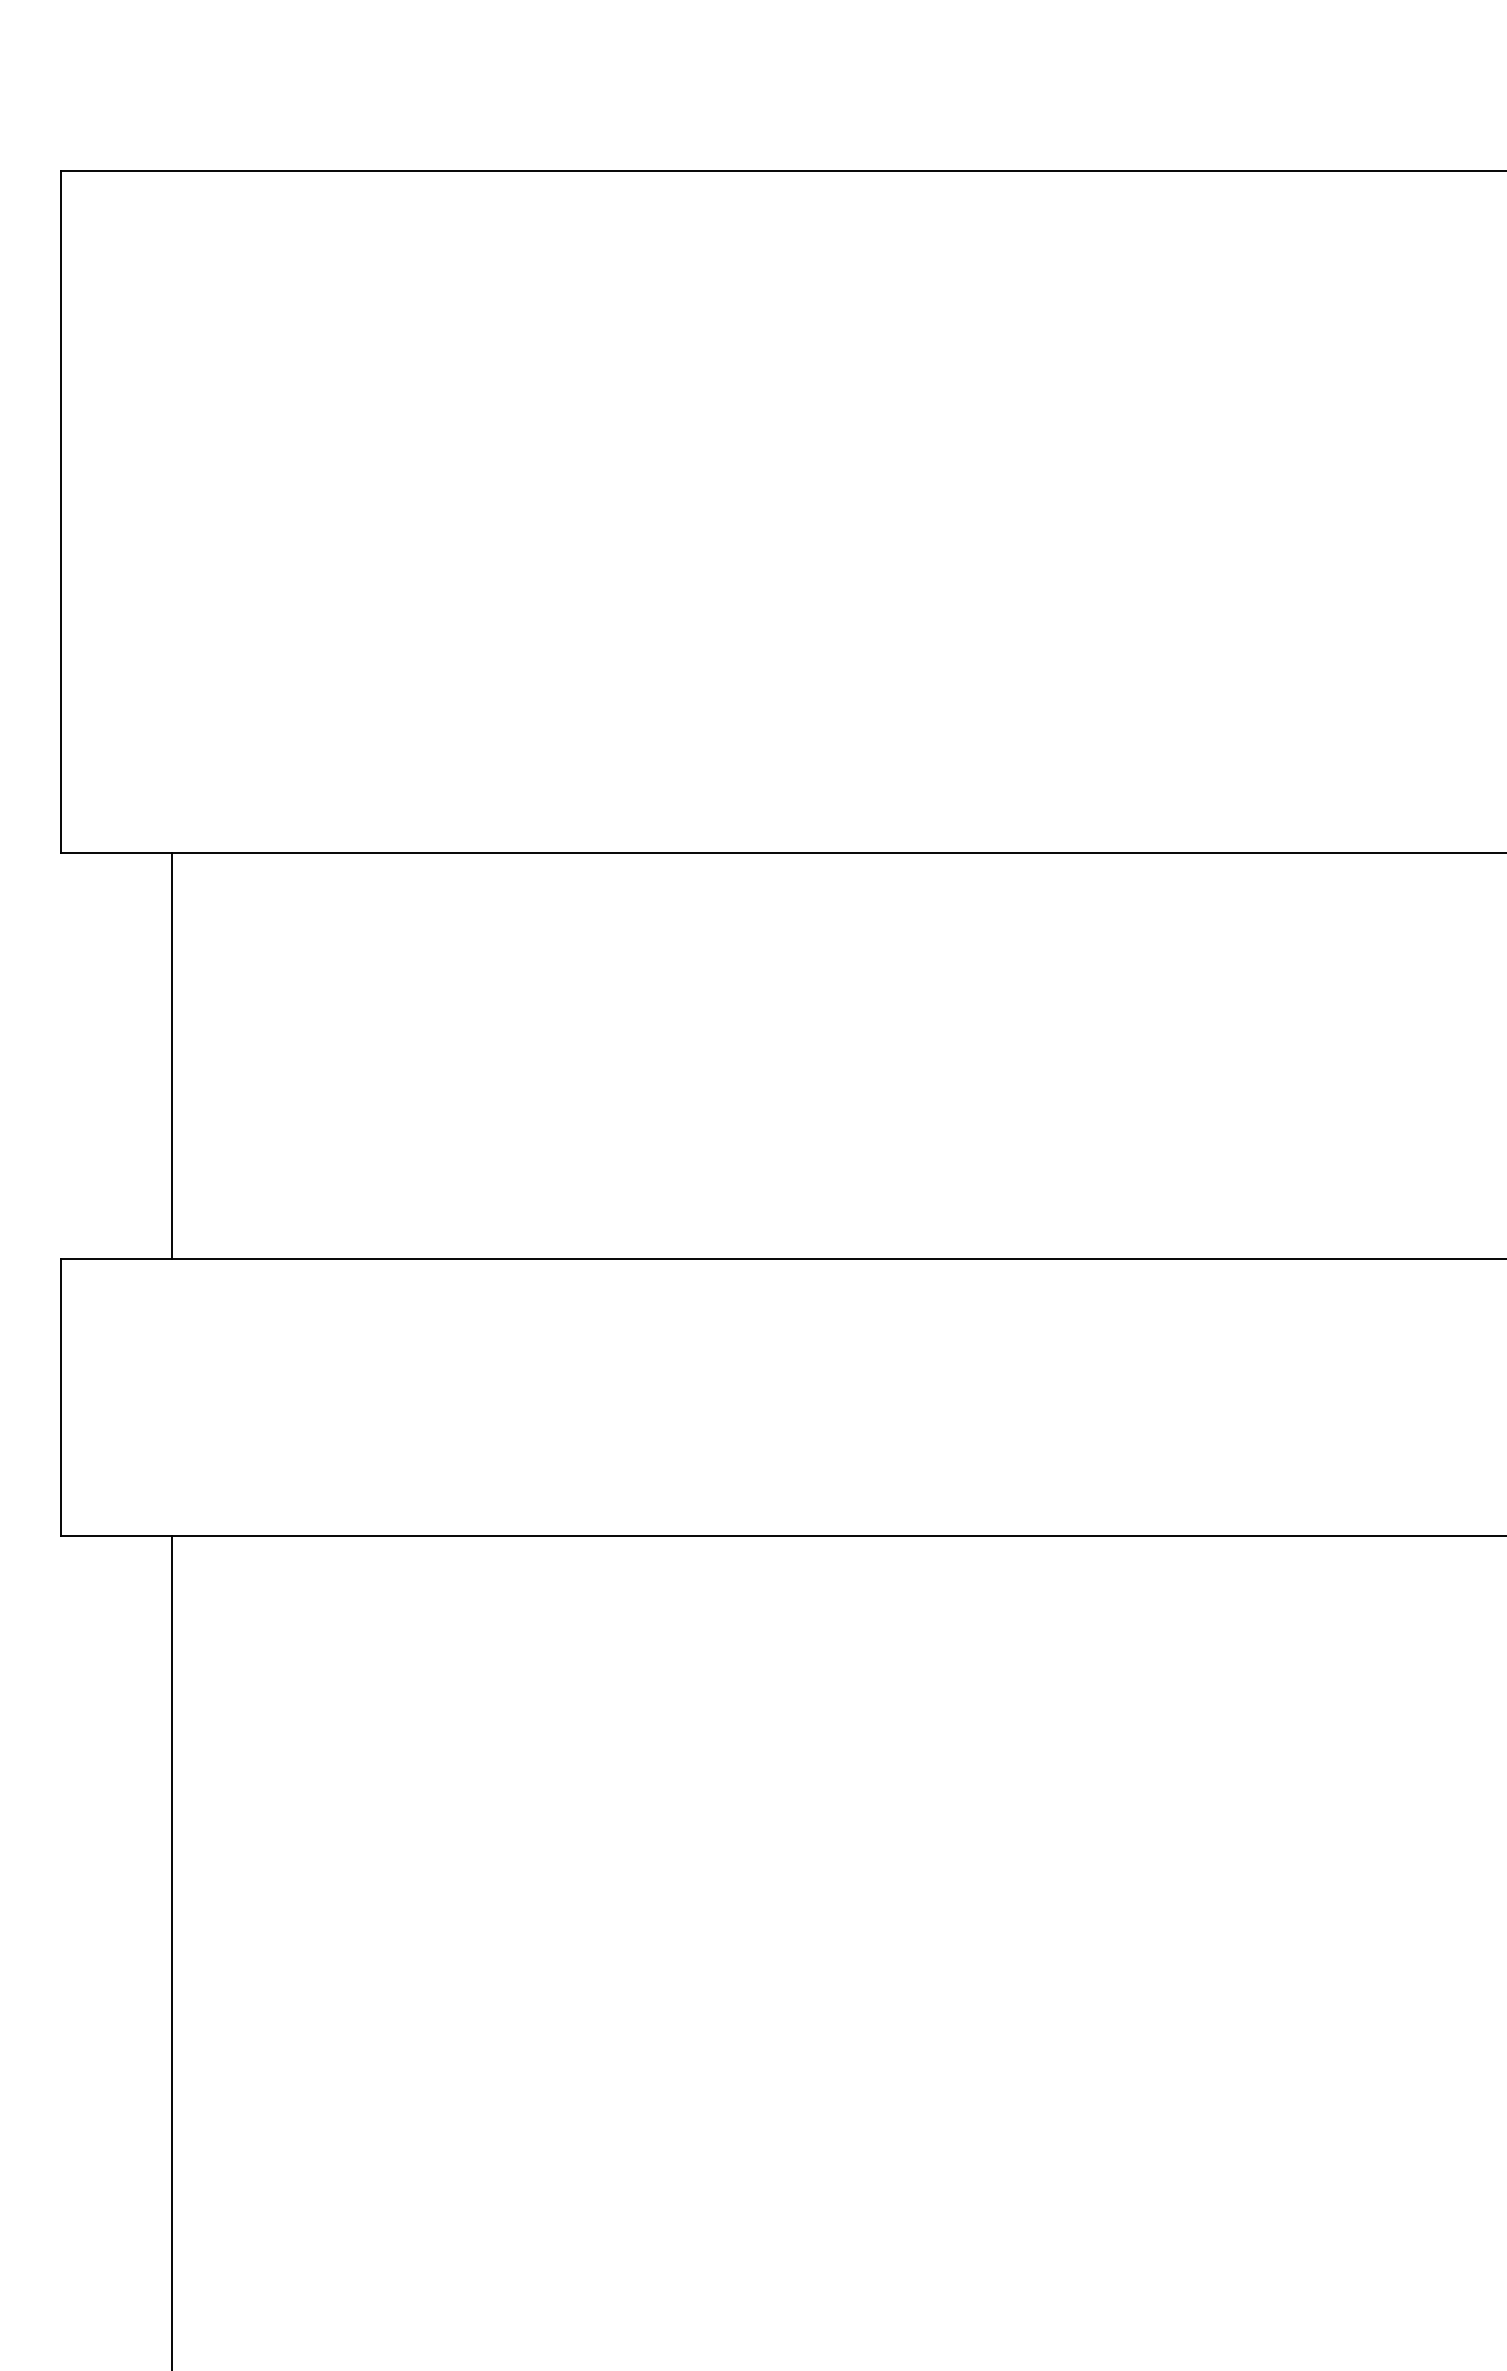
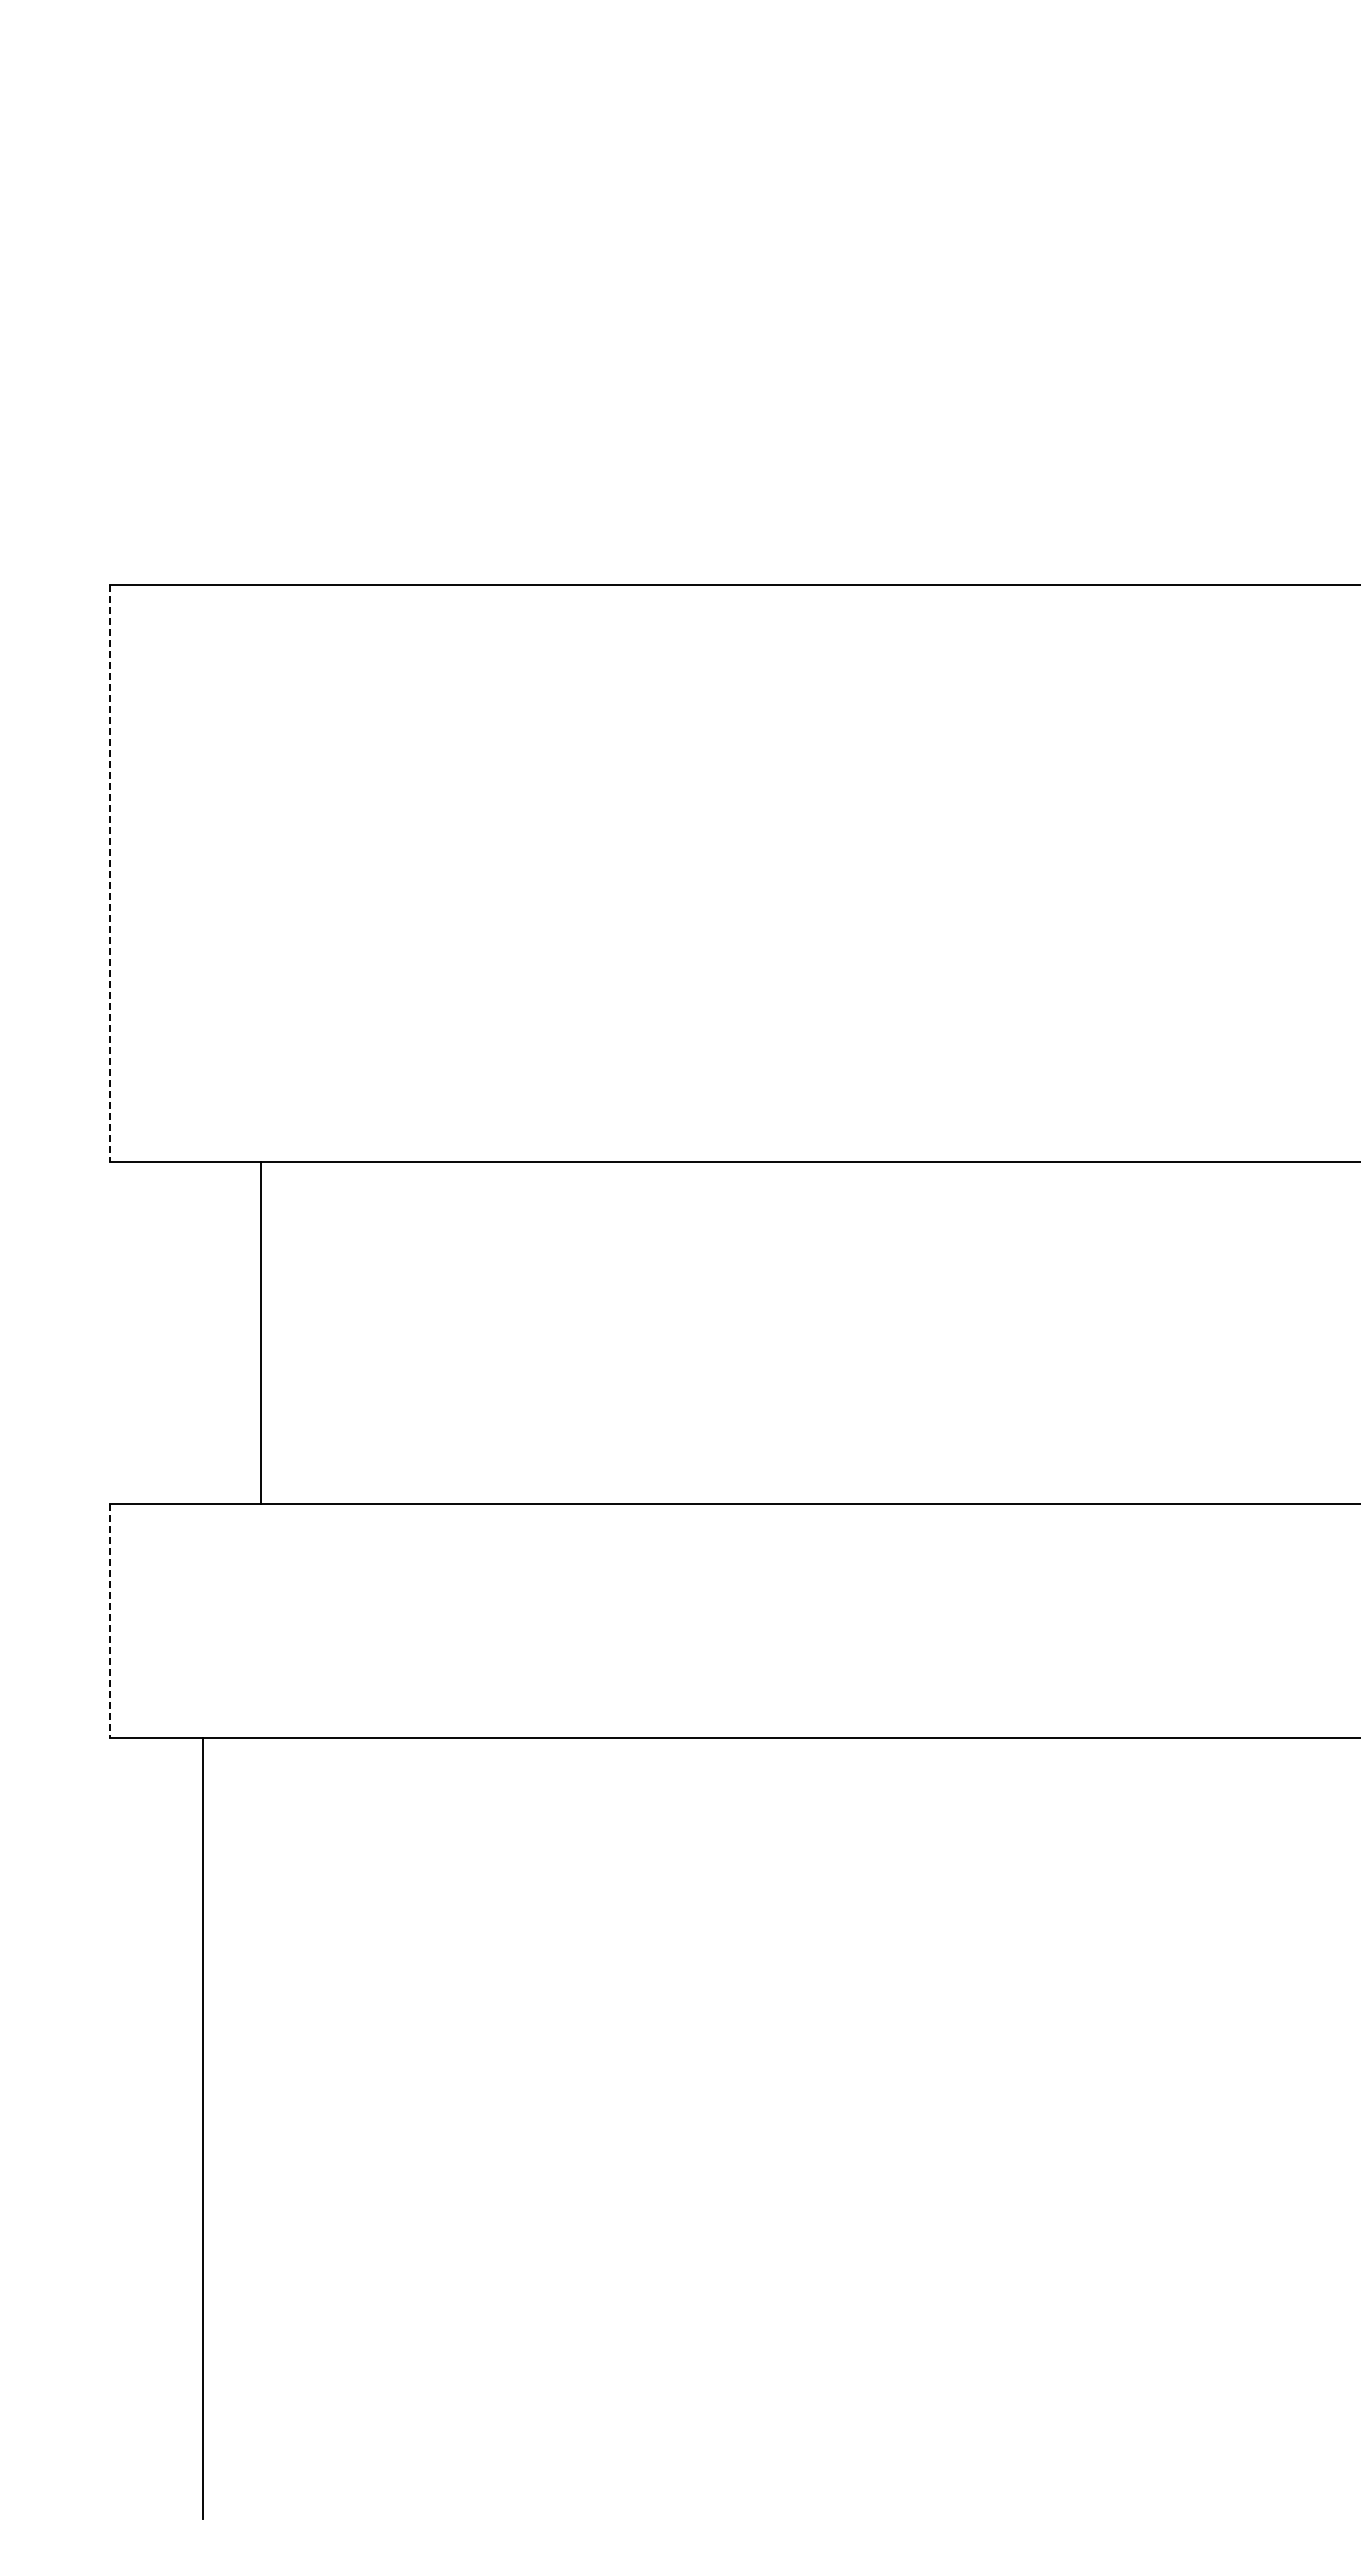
line: (61, 512) -> (109, 873), solid -> dashed
line: (172, 1055) -> (261, 1332), moved
line: (61, 1398) -> (109, 1621), solid -> dashed

